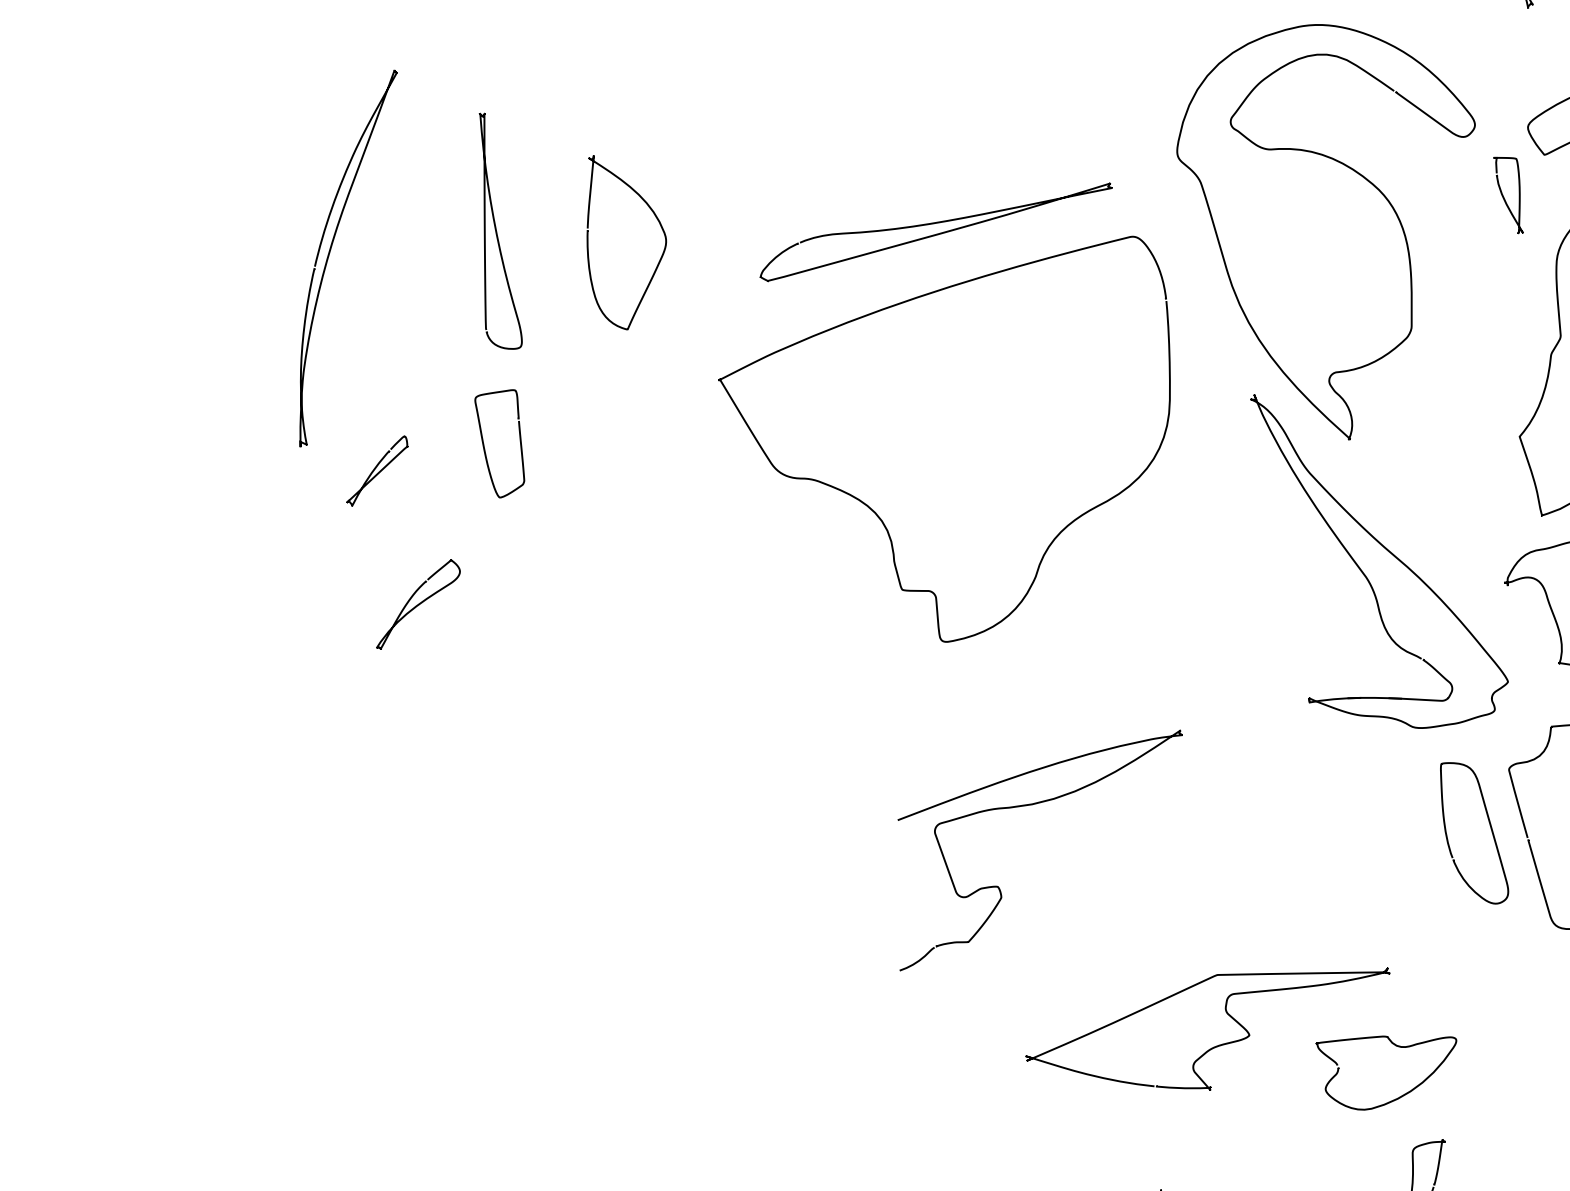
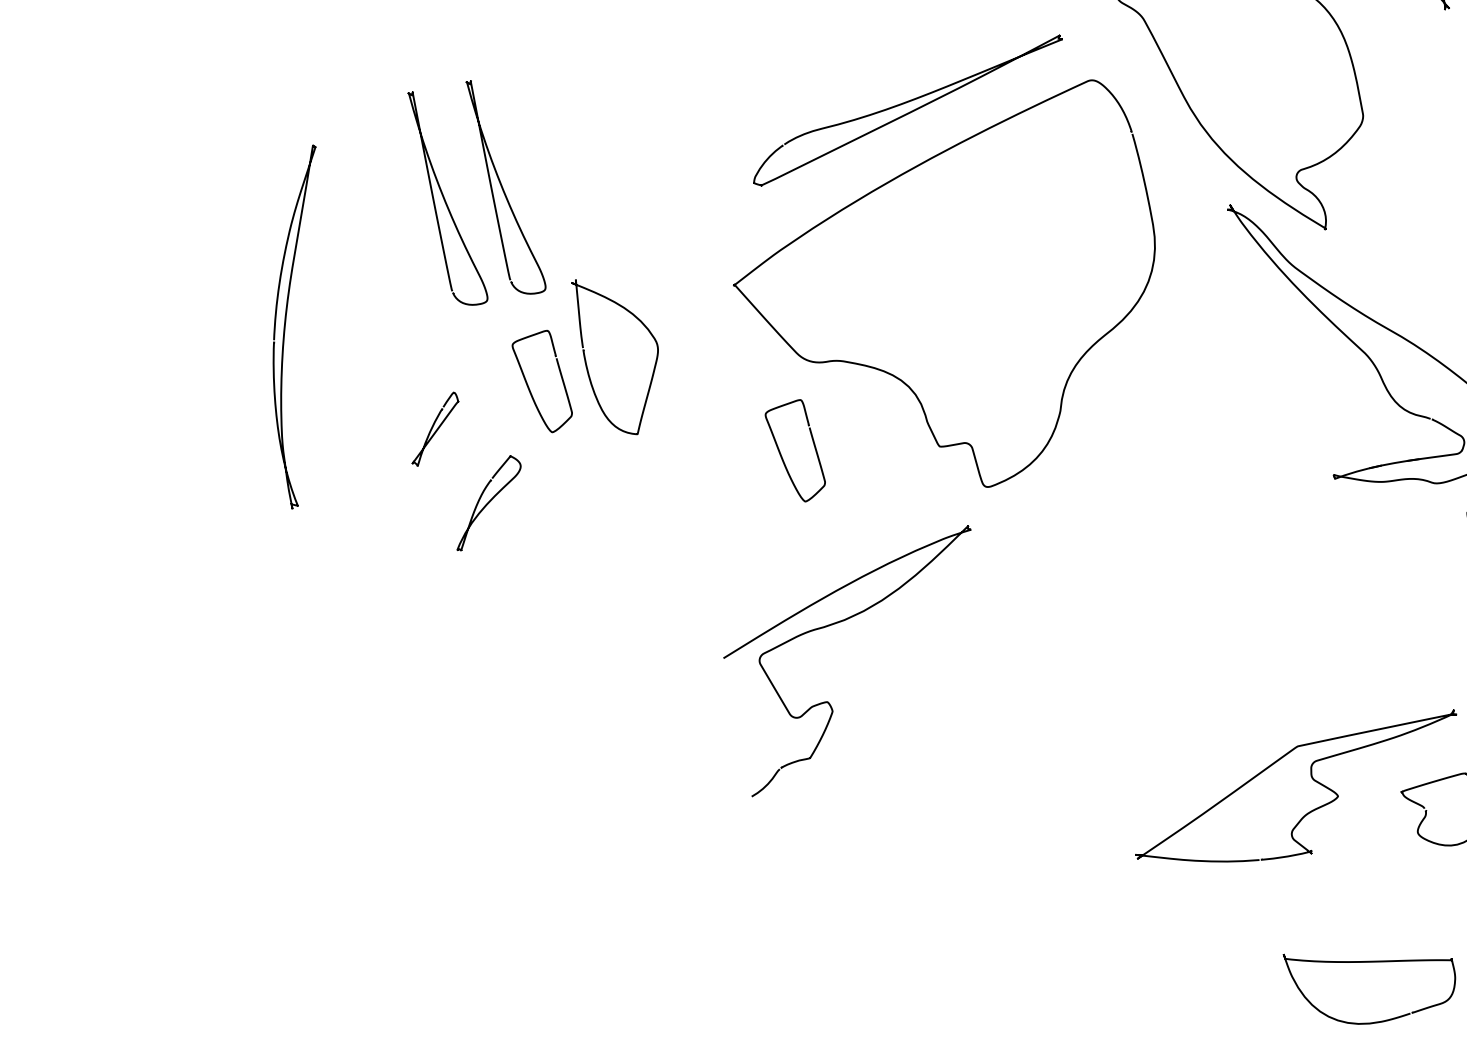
curve: (434, 231) -> (445, 198), added
curve: (330, 253) -> (286, 325), moved
curve: (659, 259) -> (654, 364), moved
curve: (735, 566) -> (781, 454), added
curve: (418, 604) -> (488, 502), moved
part: (1032, 805) -> (845, 621), moved

